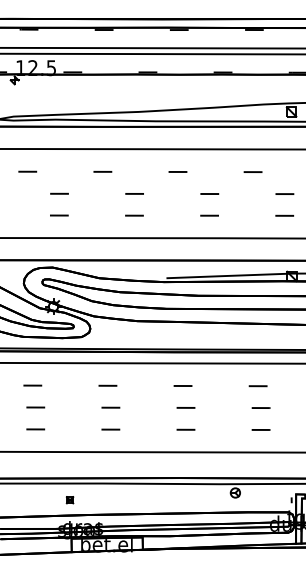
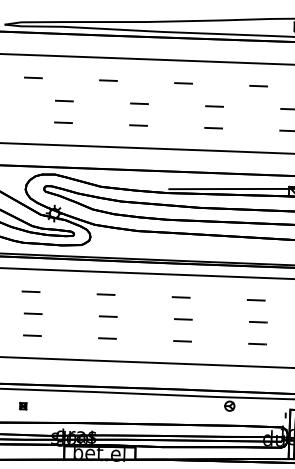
part: (69, 500) -> (22, 406), moved

